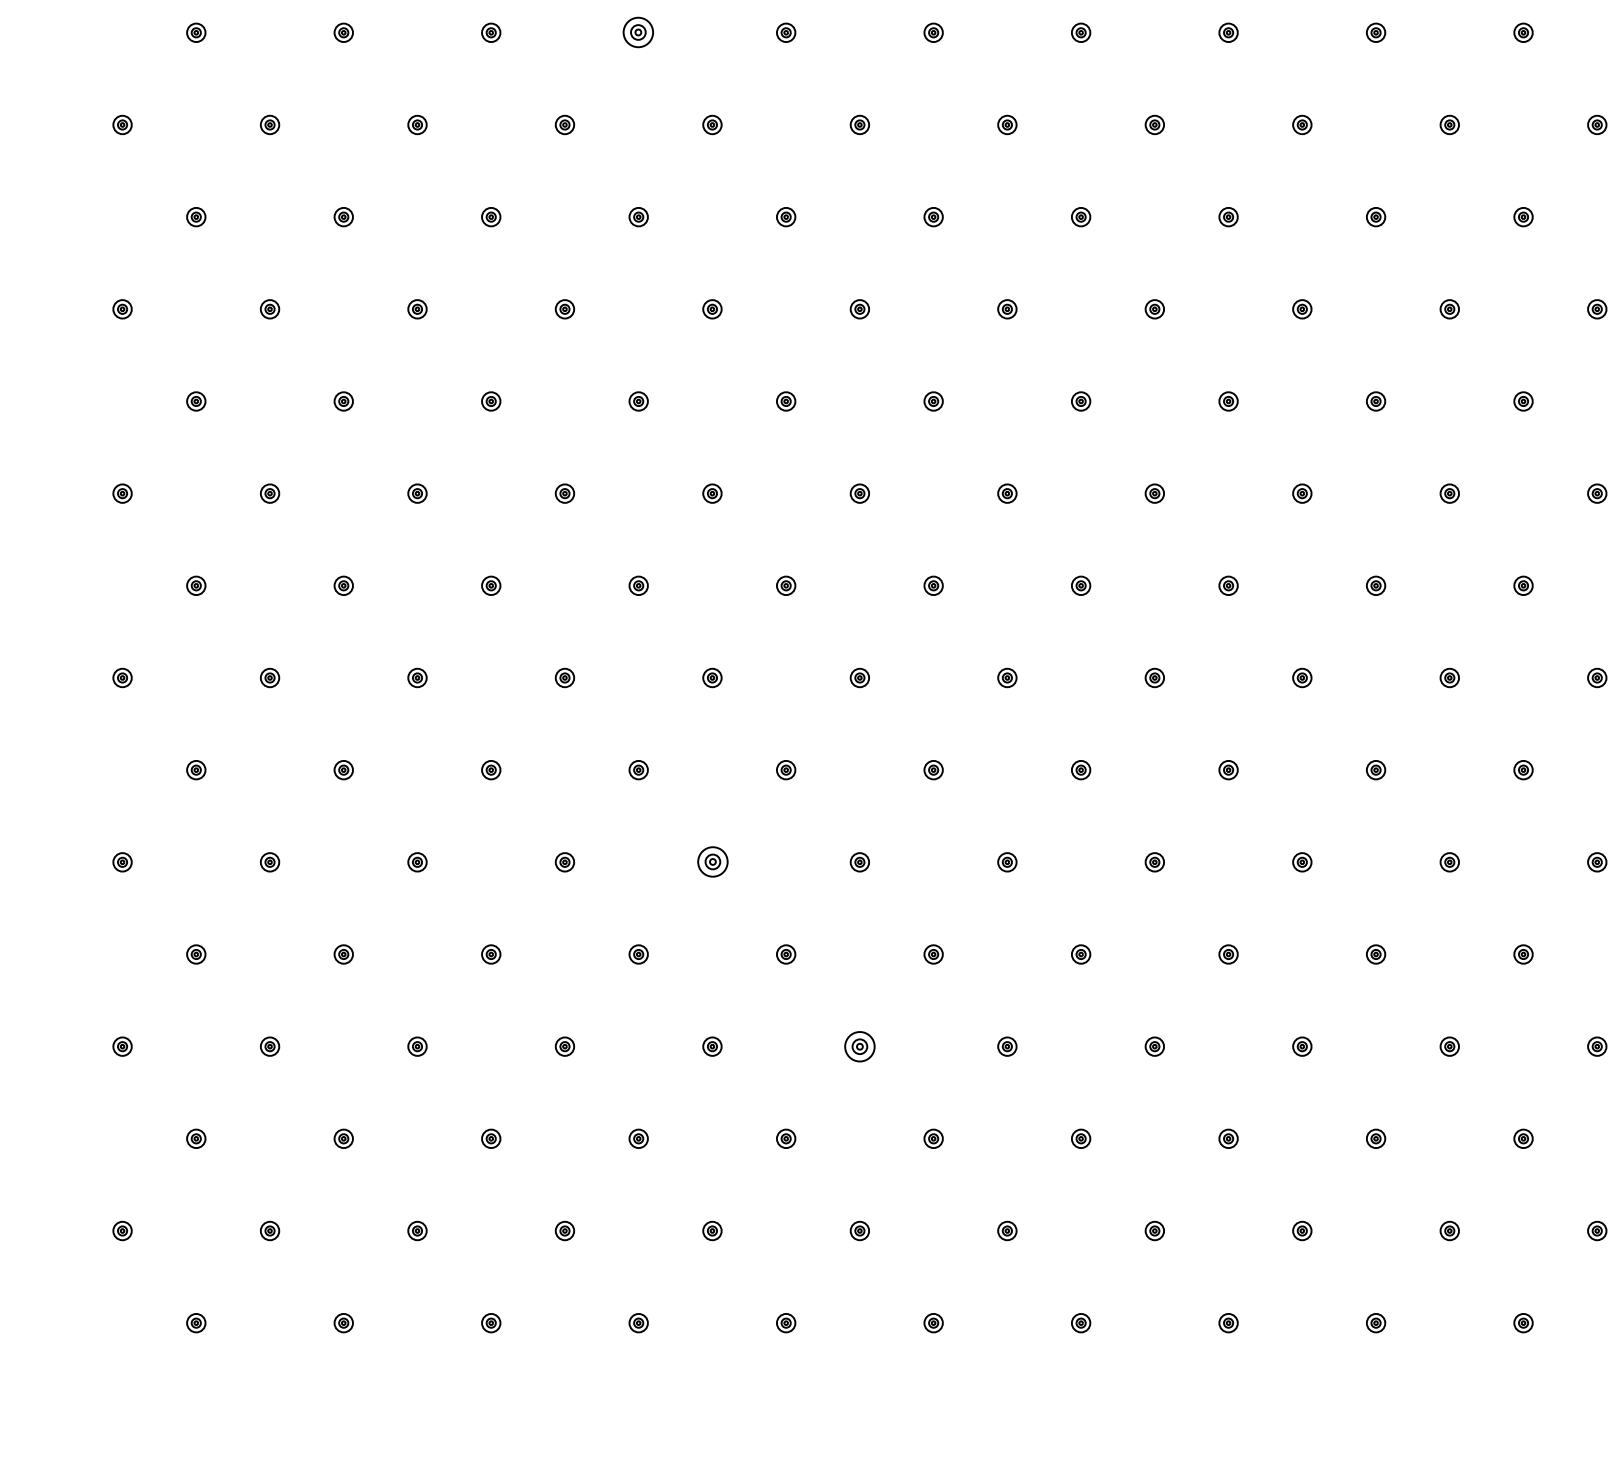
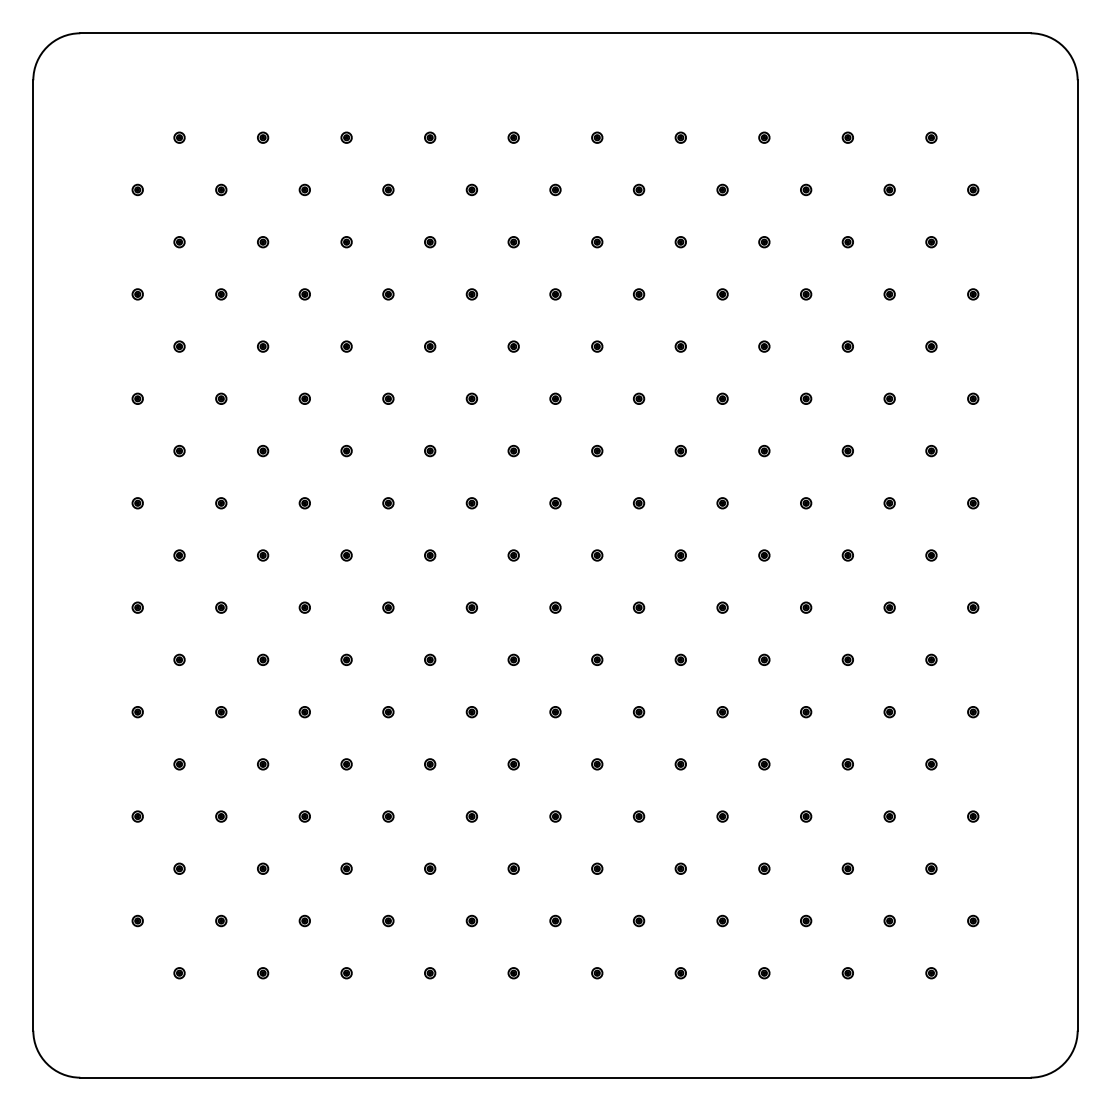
part: (639, 33) -> (430, 242), size x0.62
part: (711, 862) -> (471, 712), size x0.62
part: (859, 1046) -> (555, 816), size x0.62

